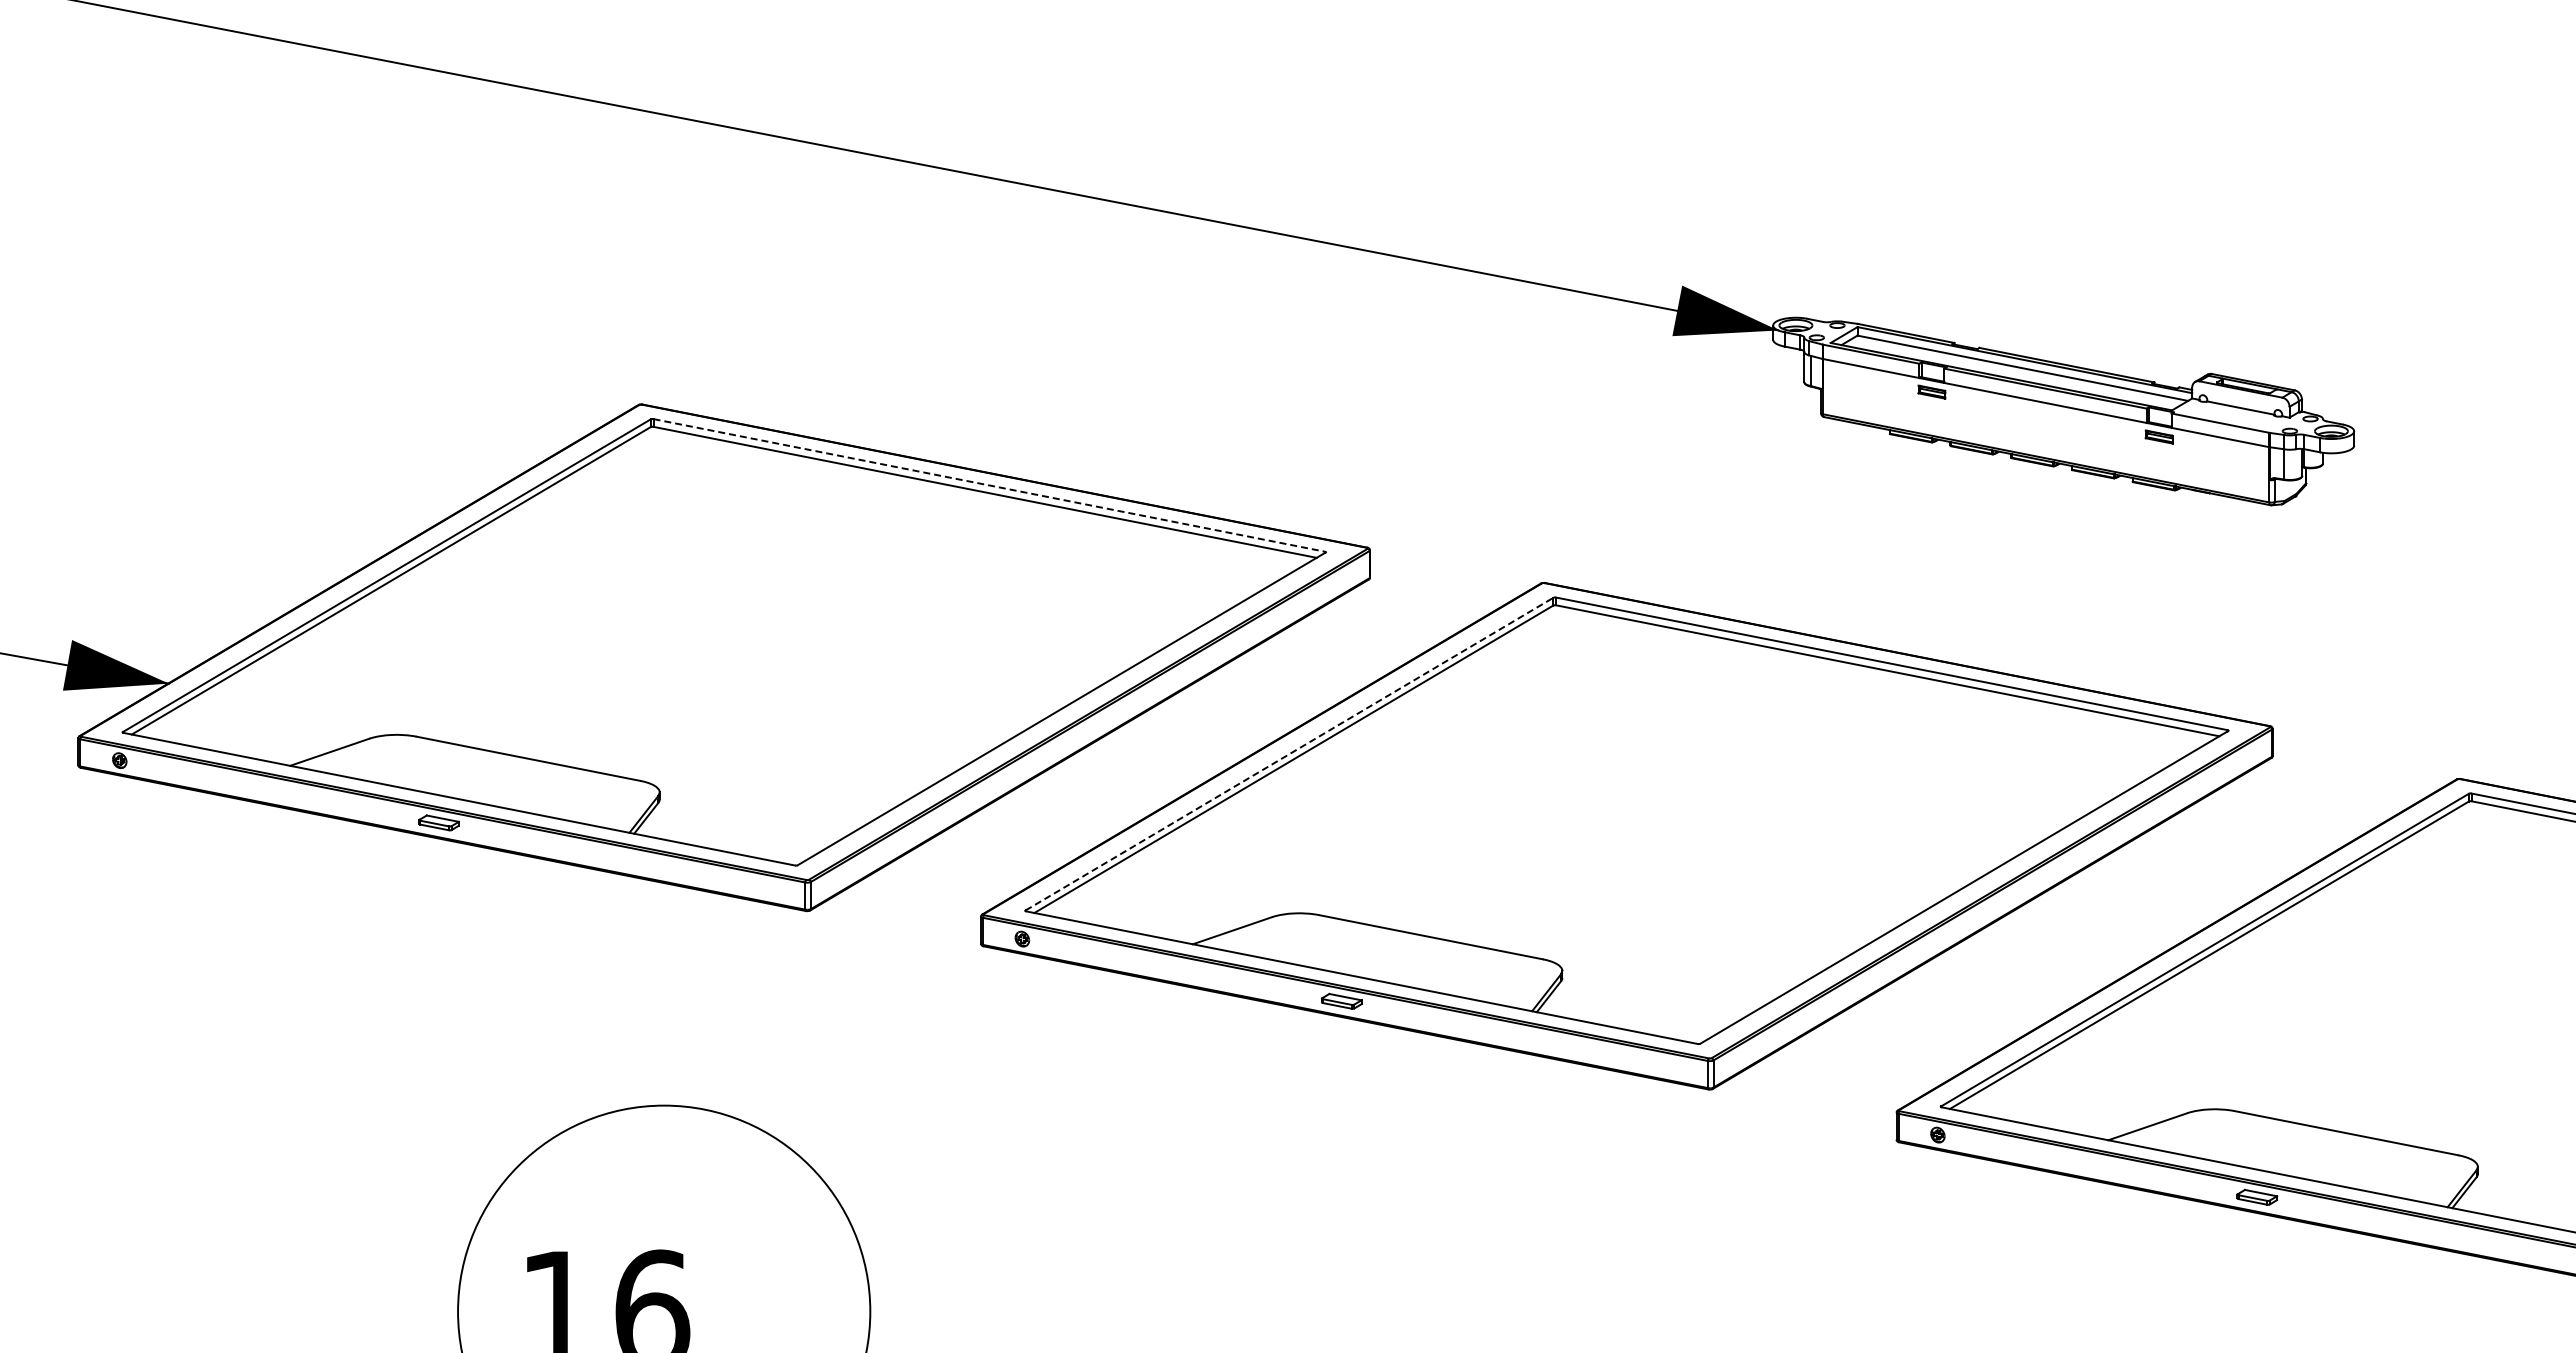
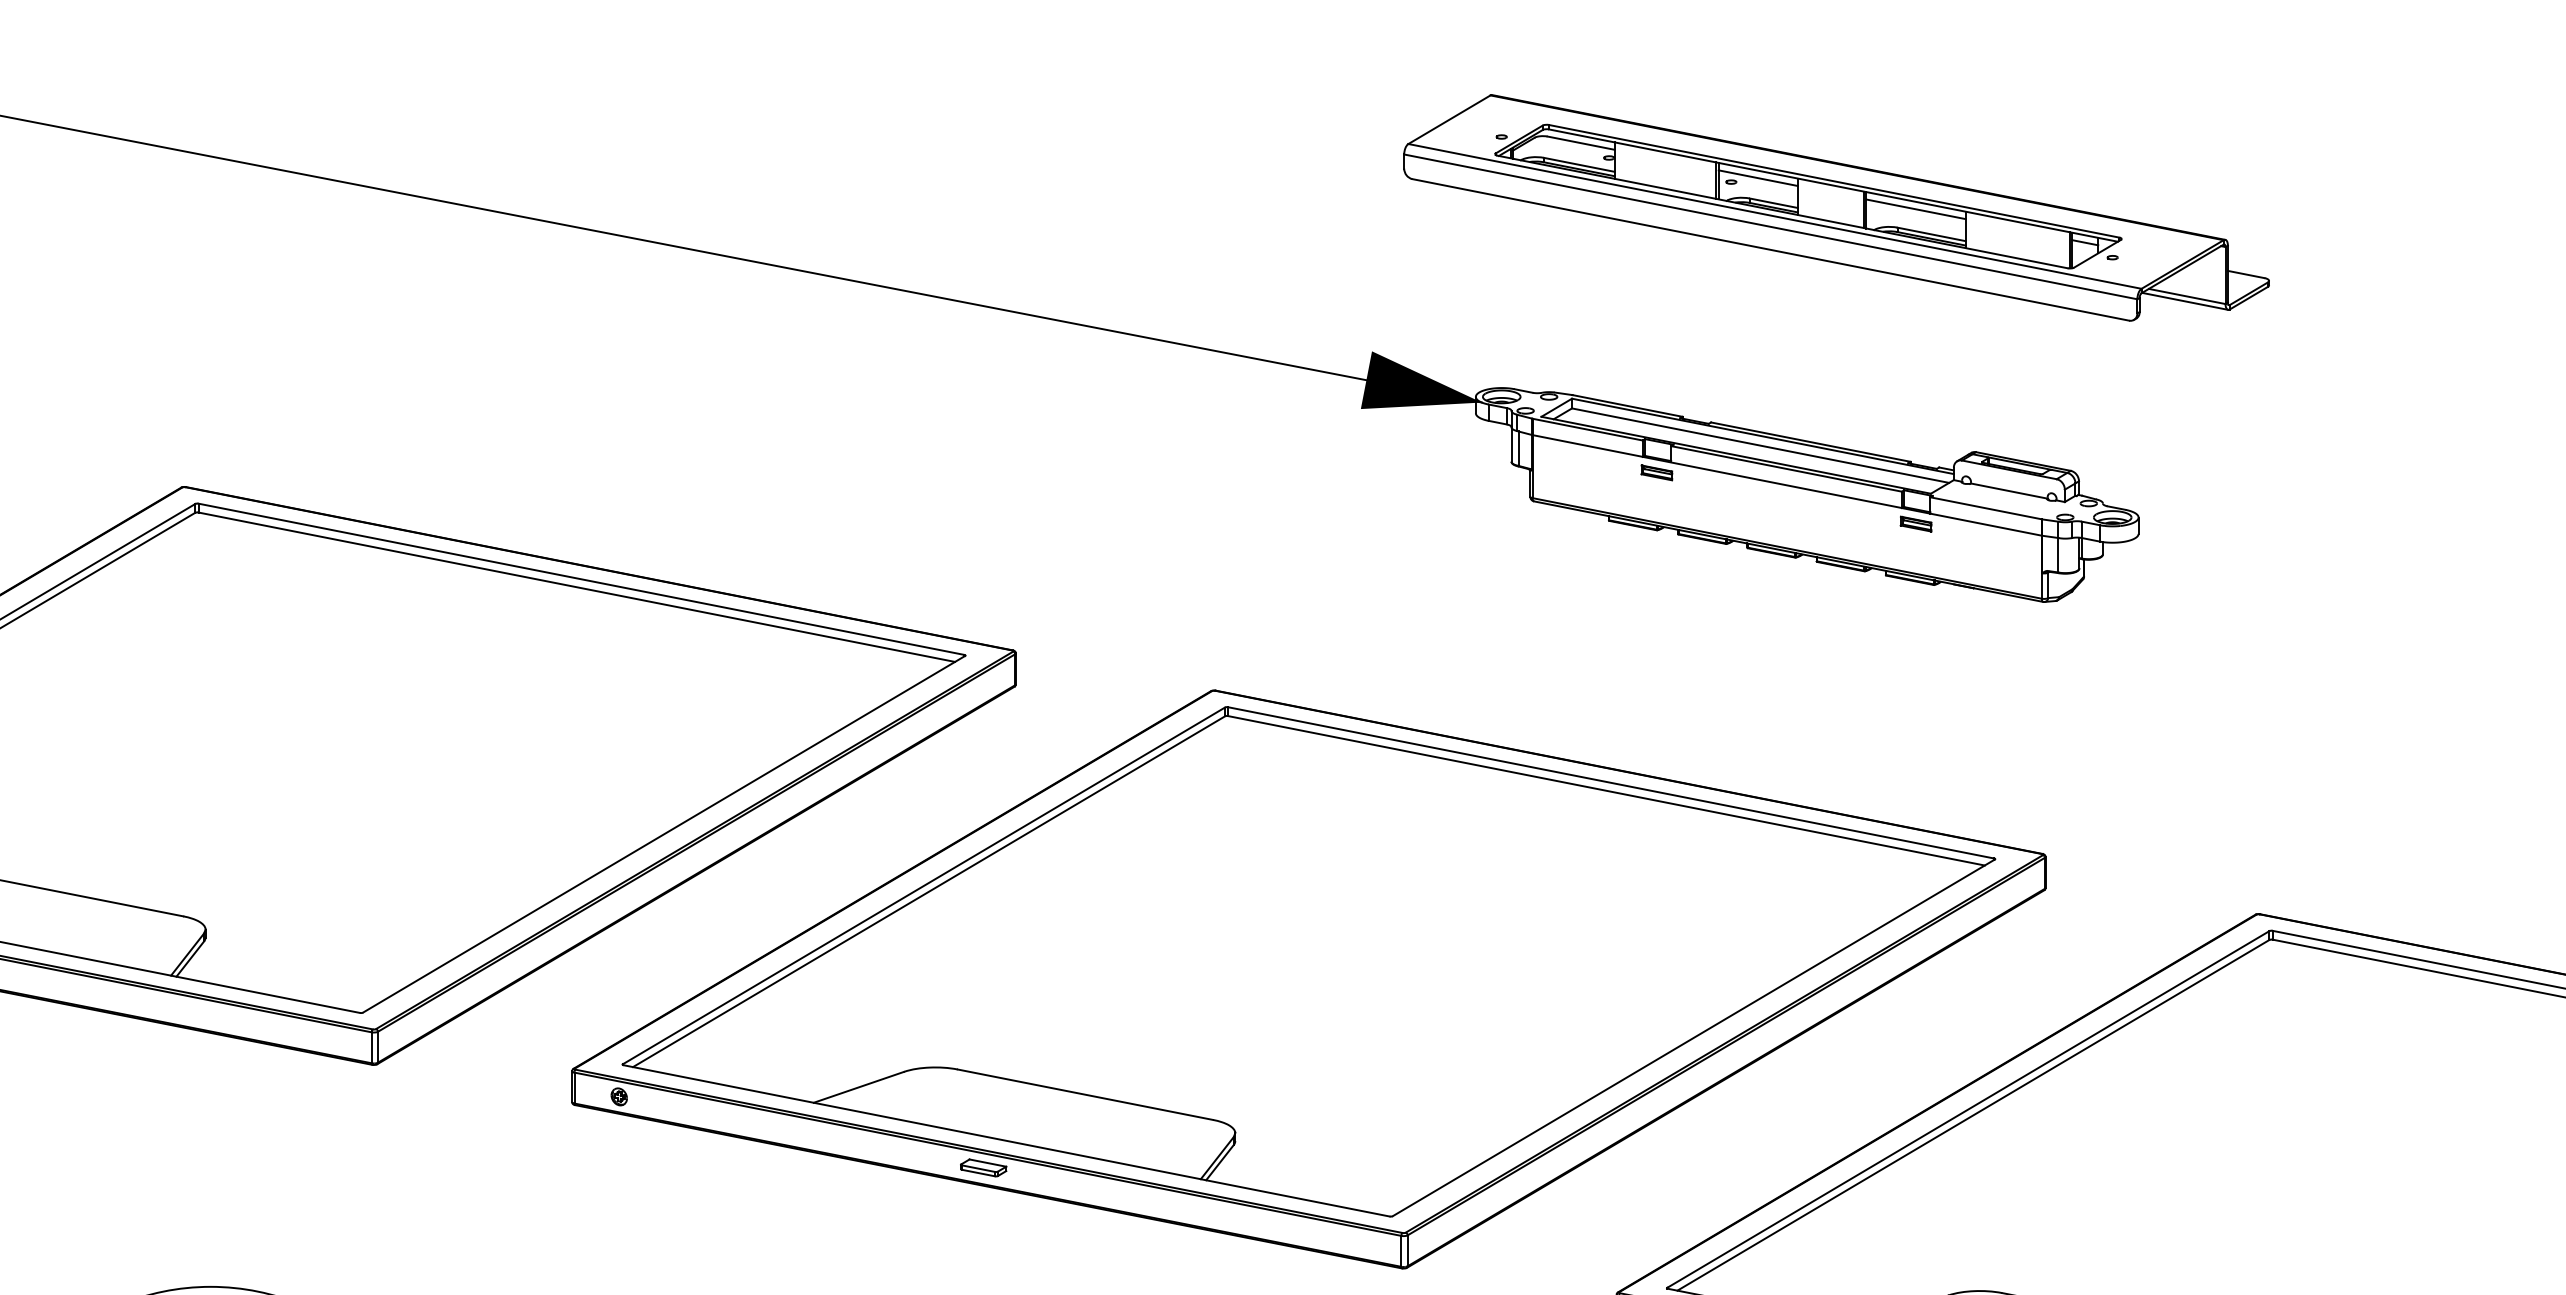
part: (2089, 159) -> (1836, 207), added
line: (989, 485) -> (581, 579), dashed -> solid
line: (1289, 754) -> (924, 886), dashed -> solid

